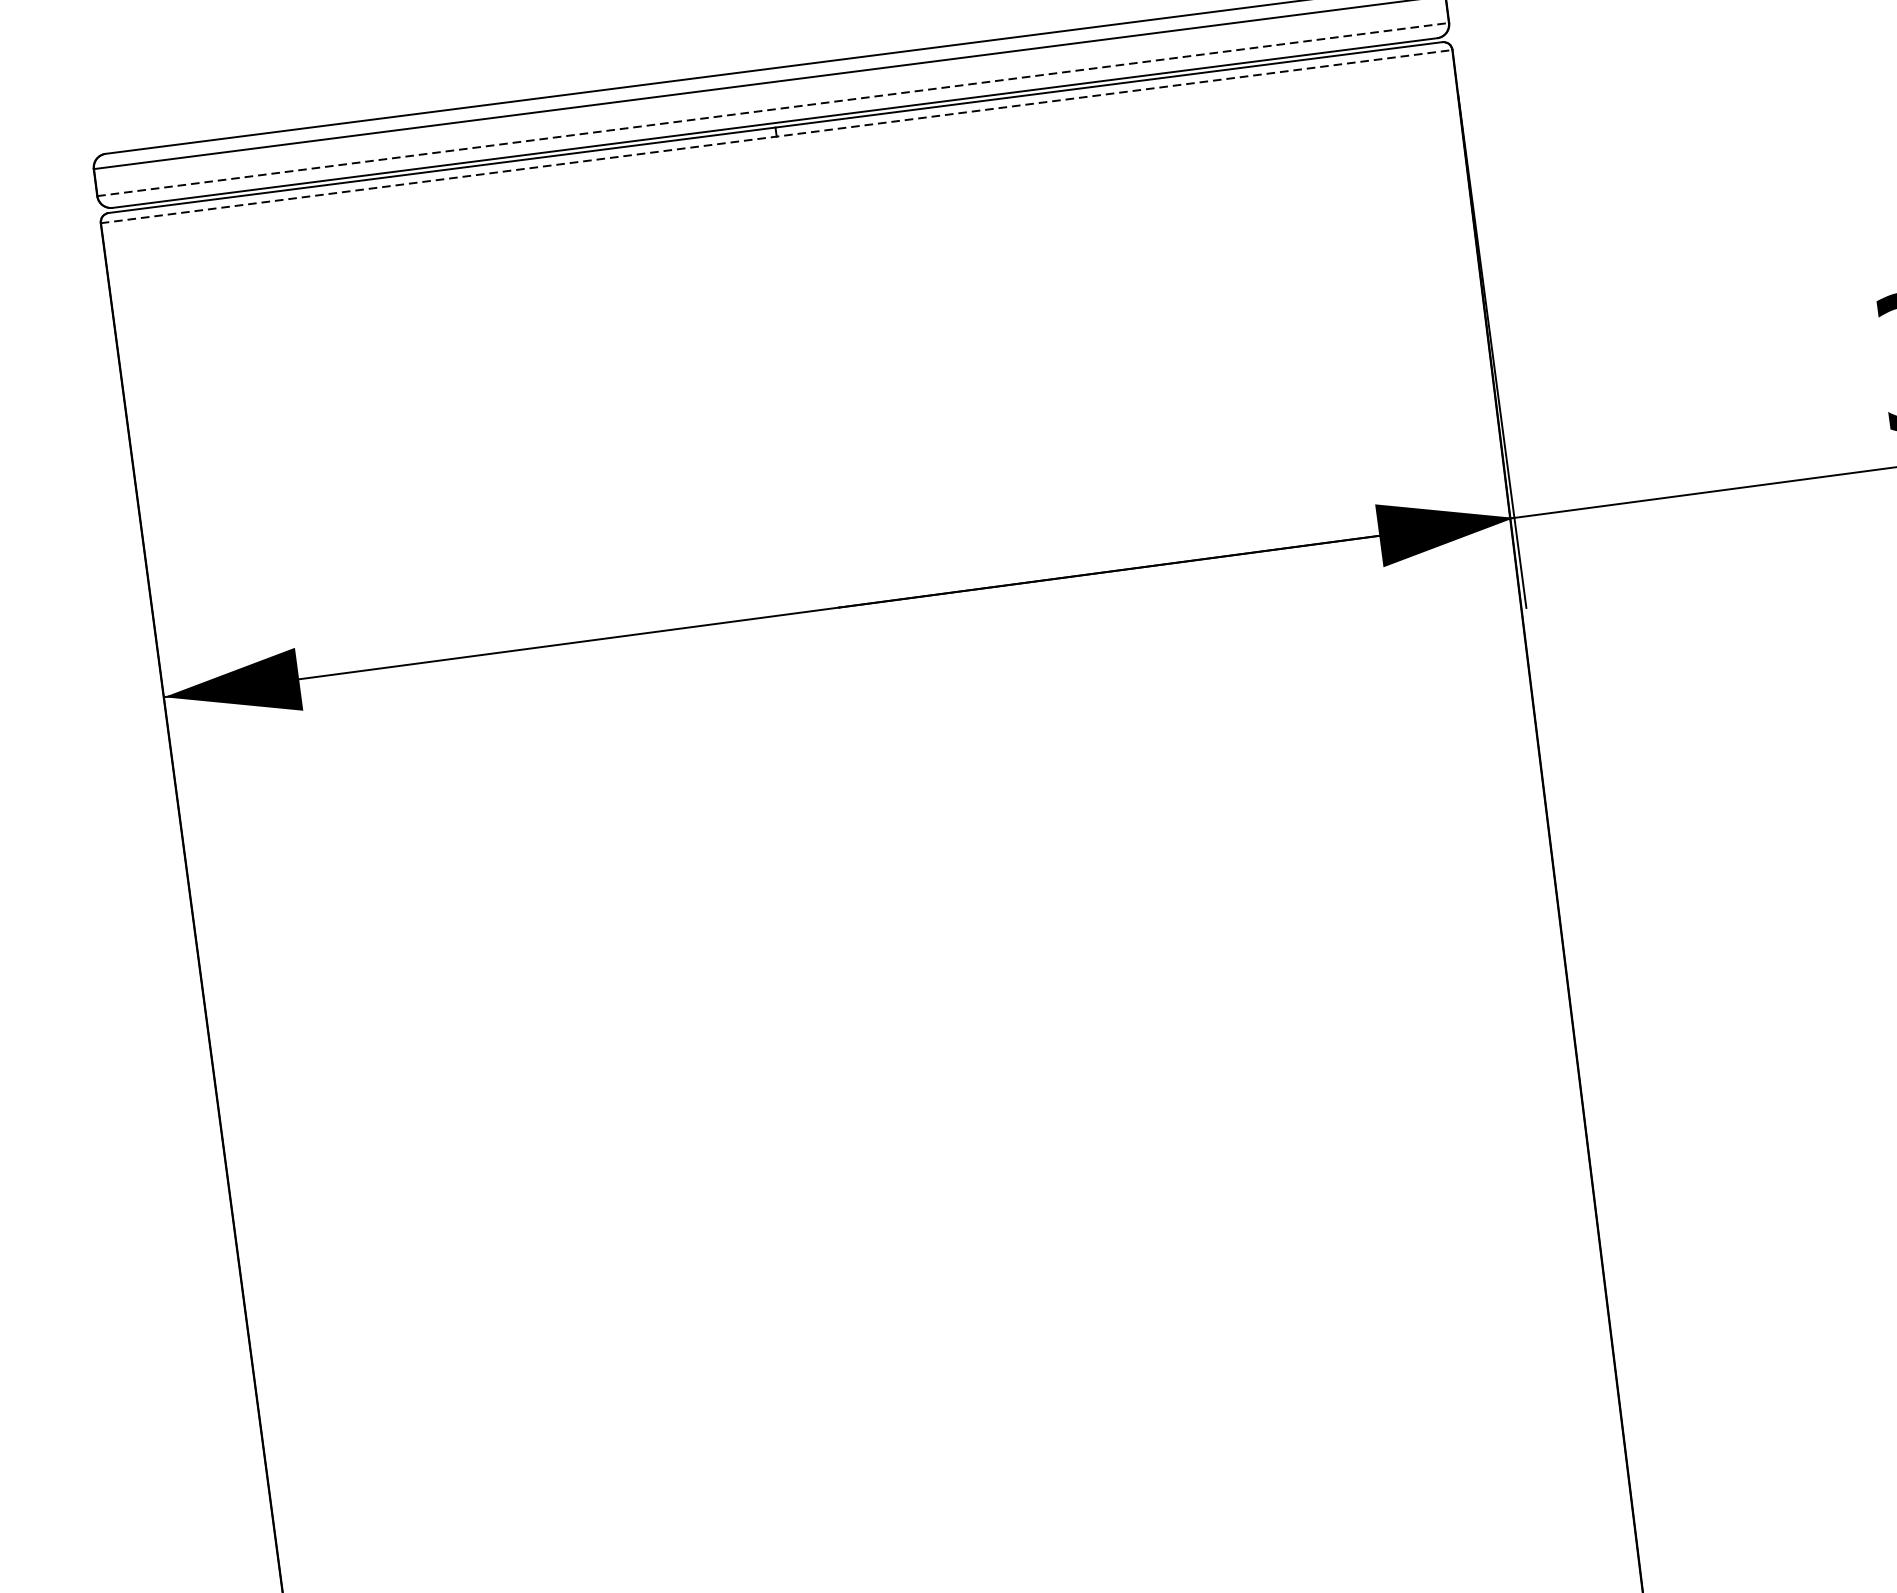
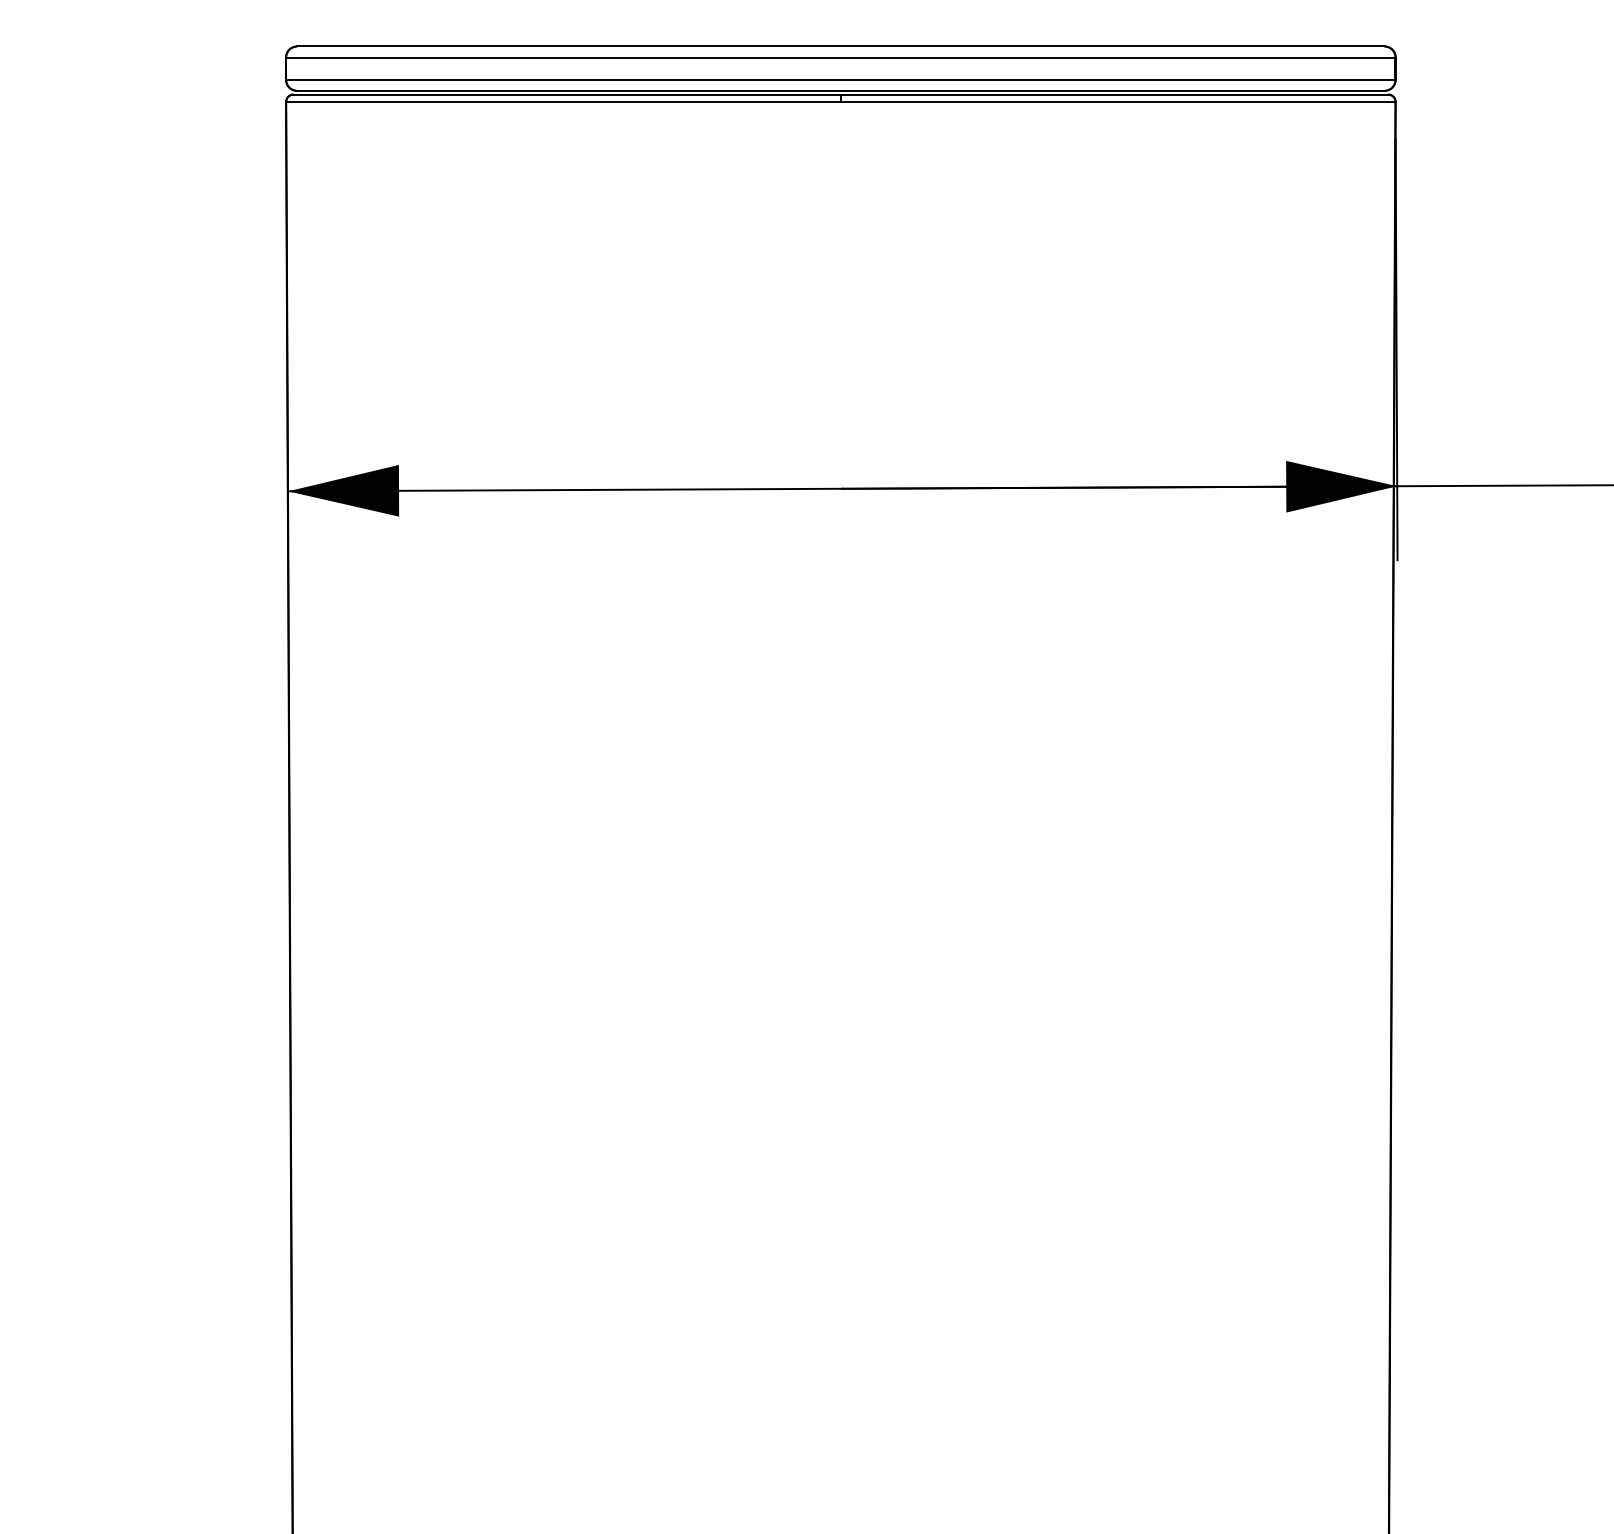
line: (772, 109) -> (840, 79), dashed -> solid
line: (776, 137) -> (840, 102), dashed -> solid

